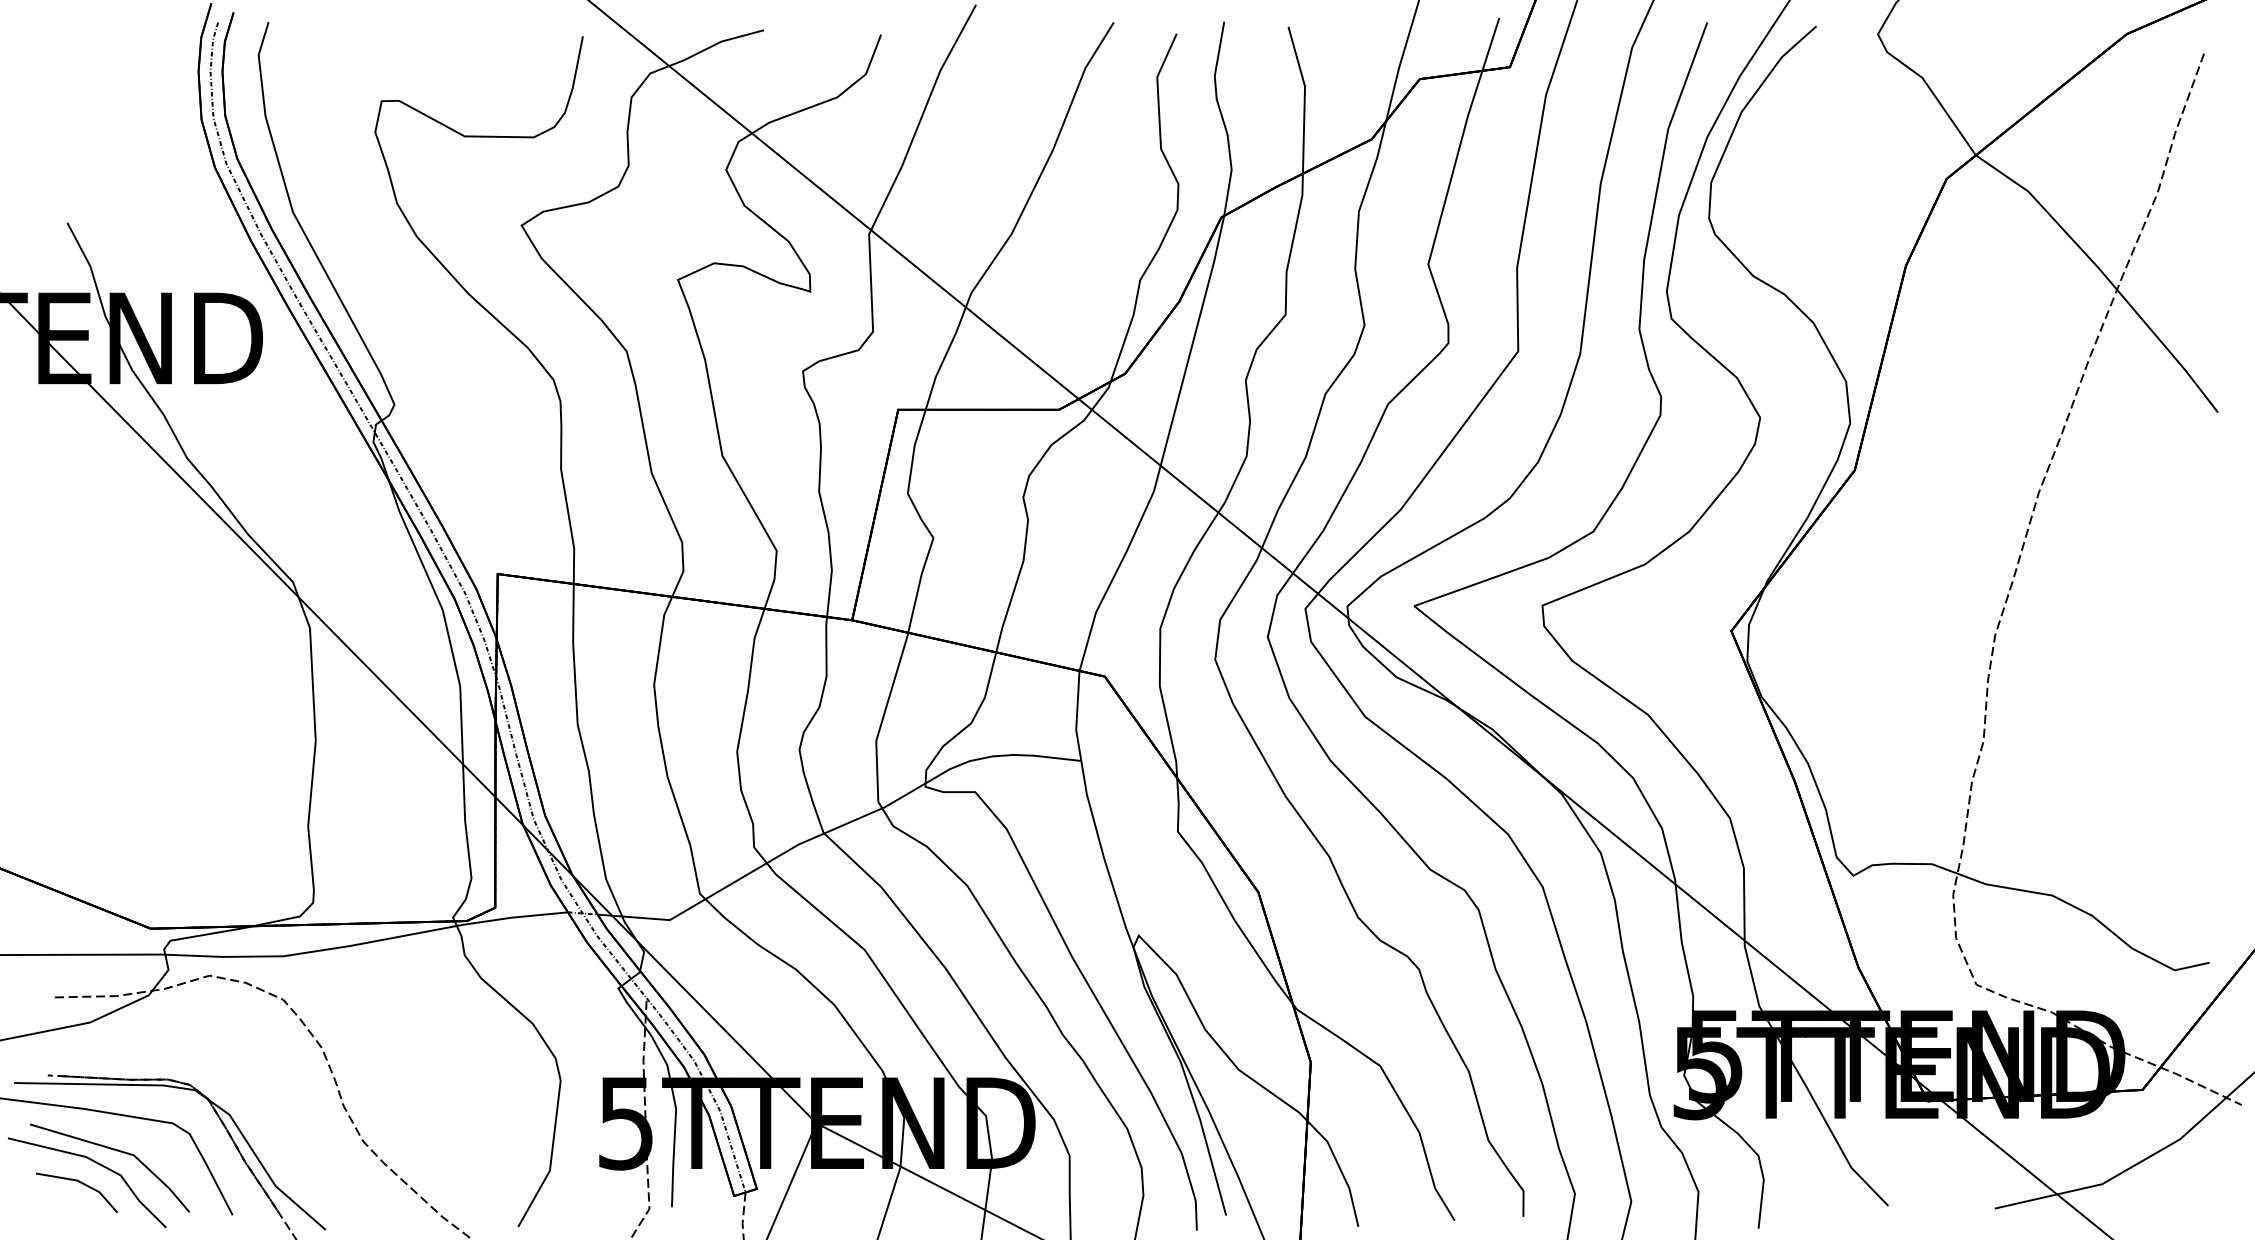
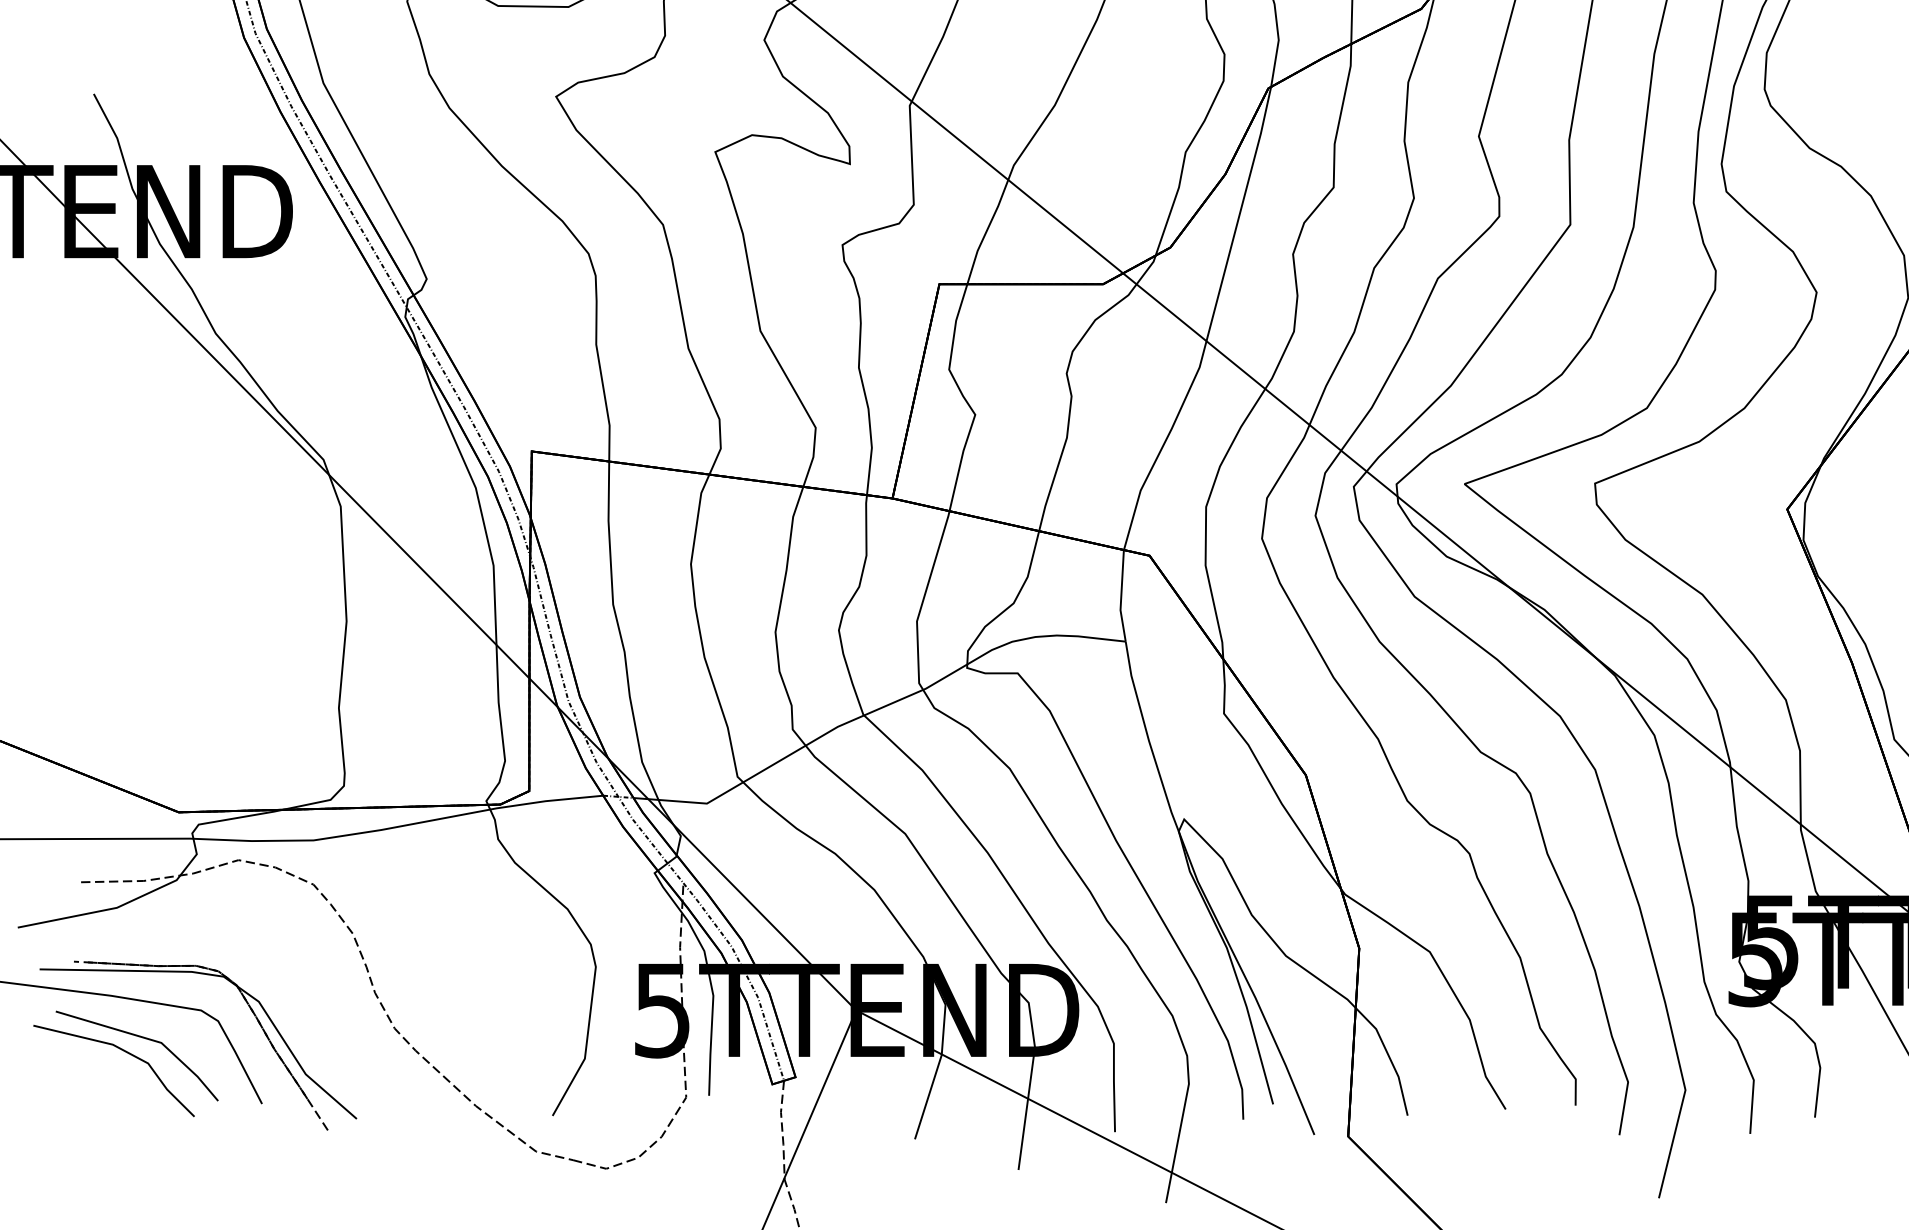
line: (80, 1183) -> (107, 1071), removed

